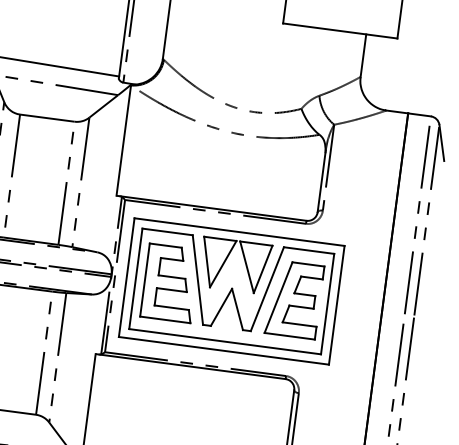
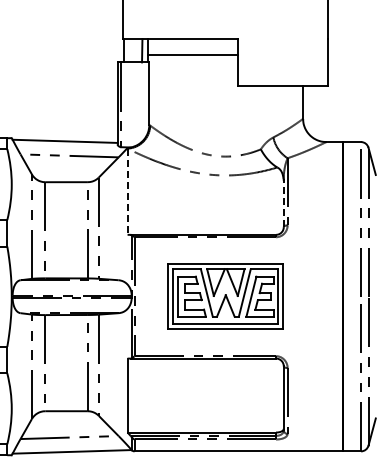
line: (123, 141) -> (127, 192), solid -> dashed
line: (321, 180) -> (283, 202), solid -> dashed
part: (231, 291) -> (225, 296), size x0.7

